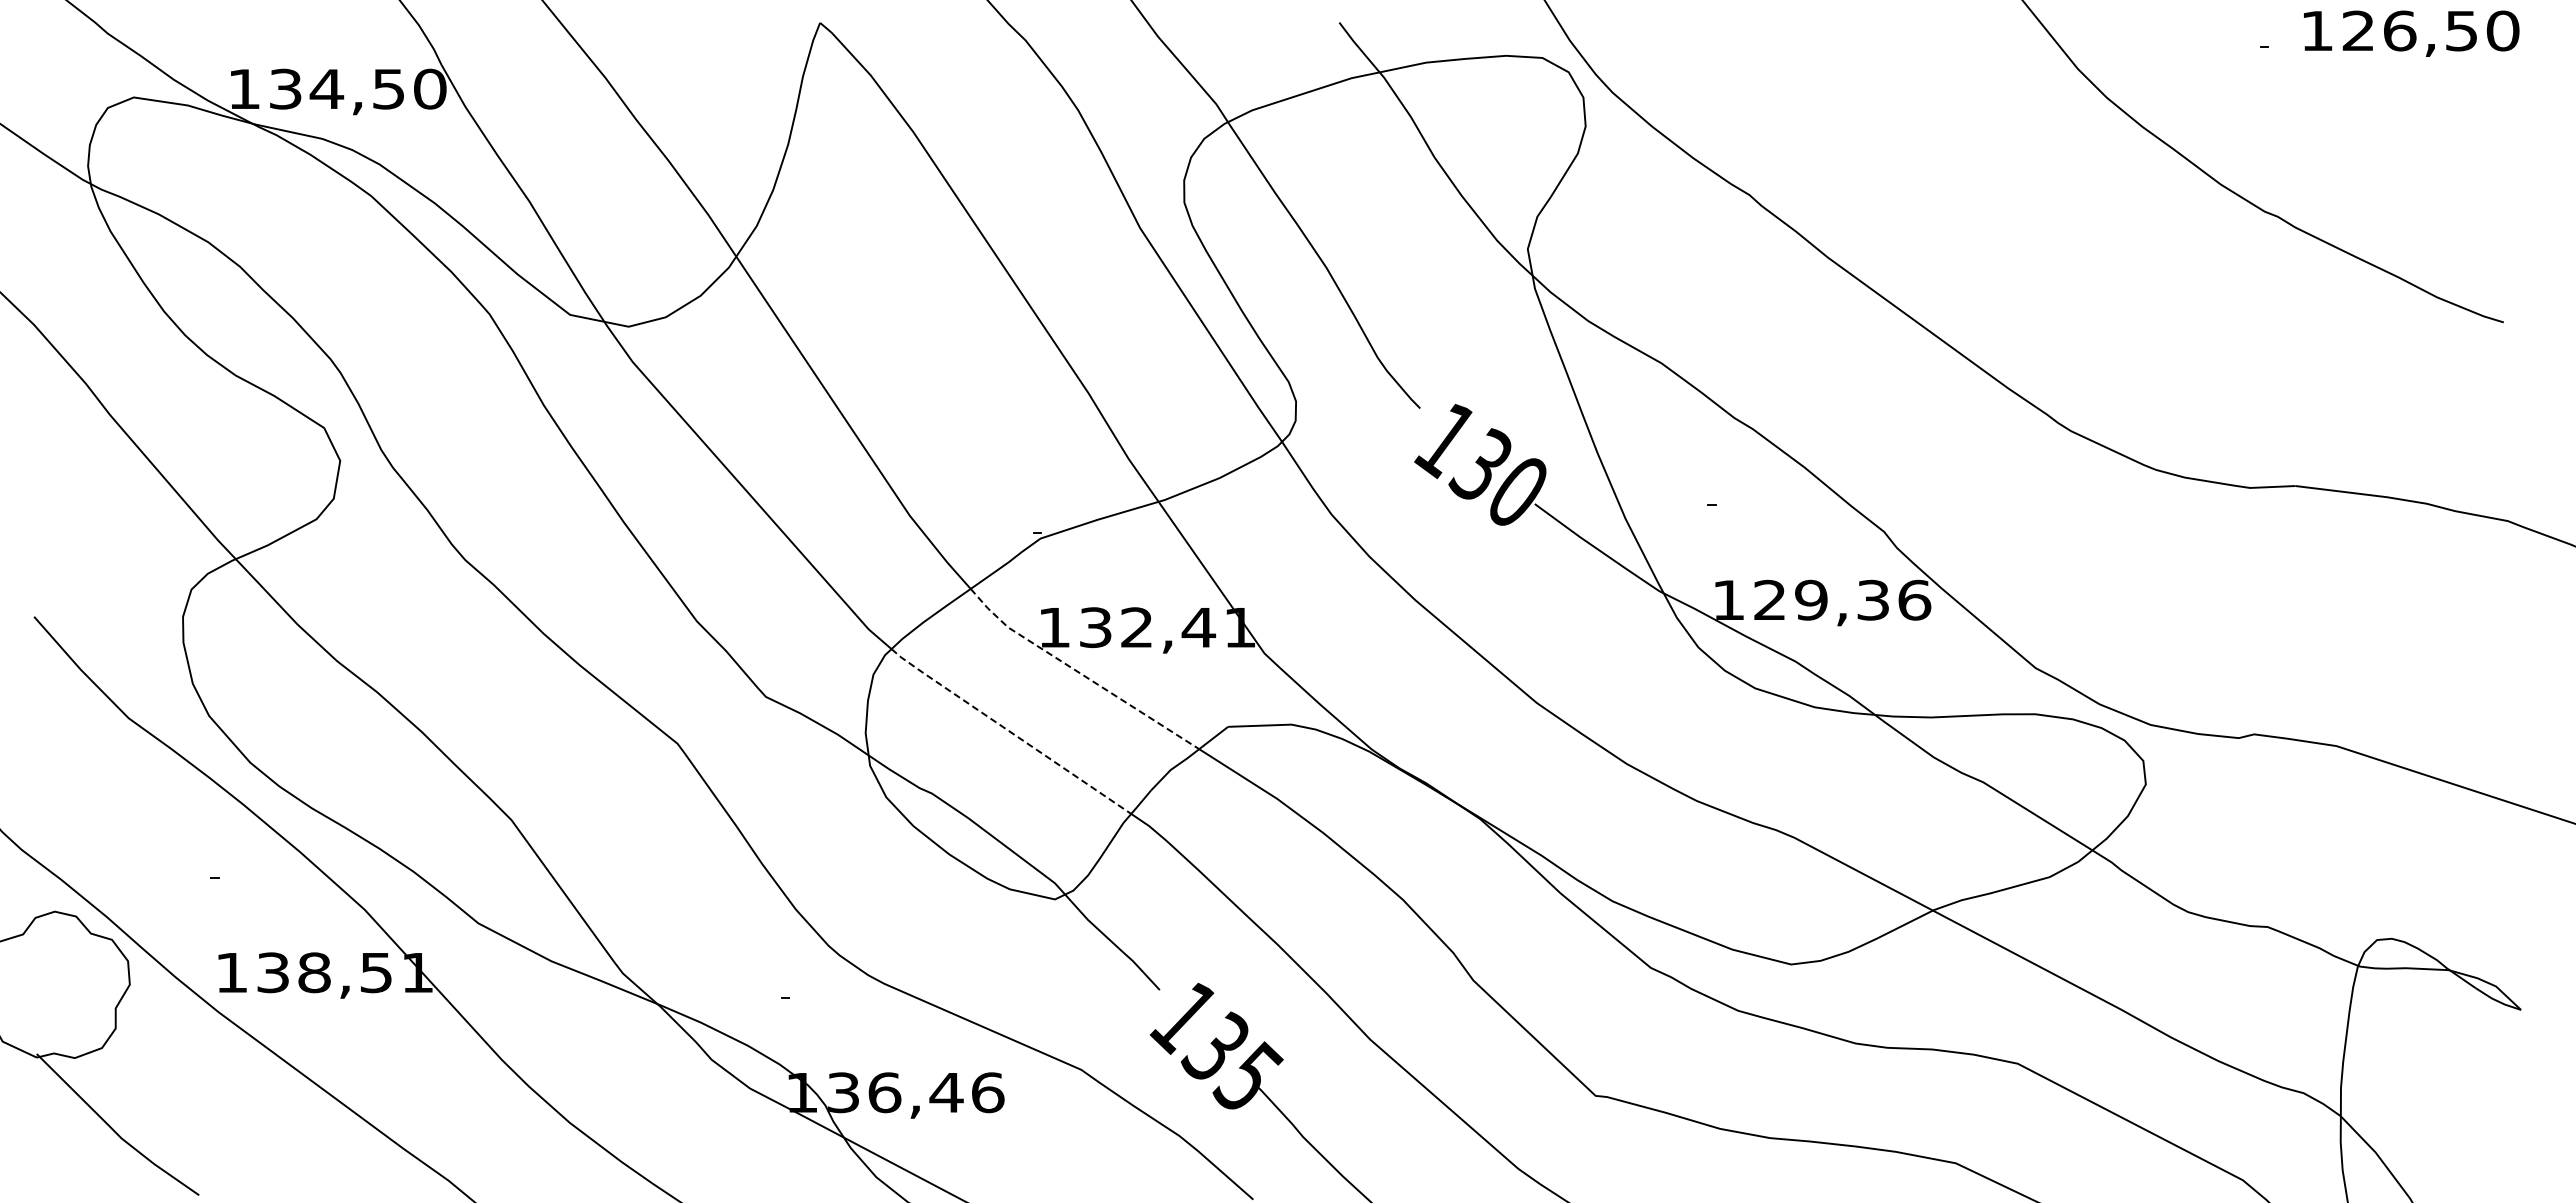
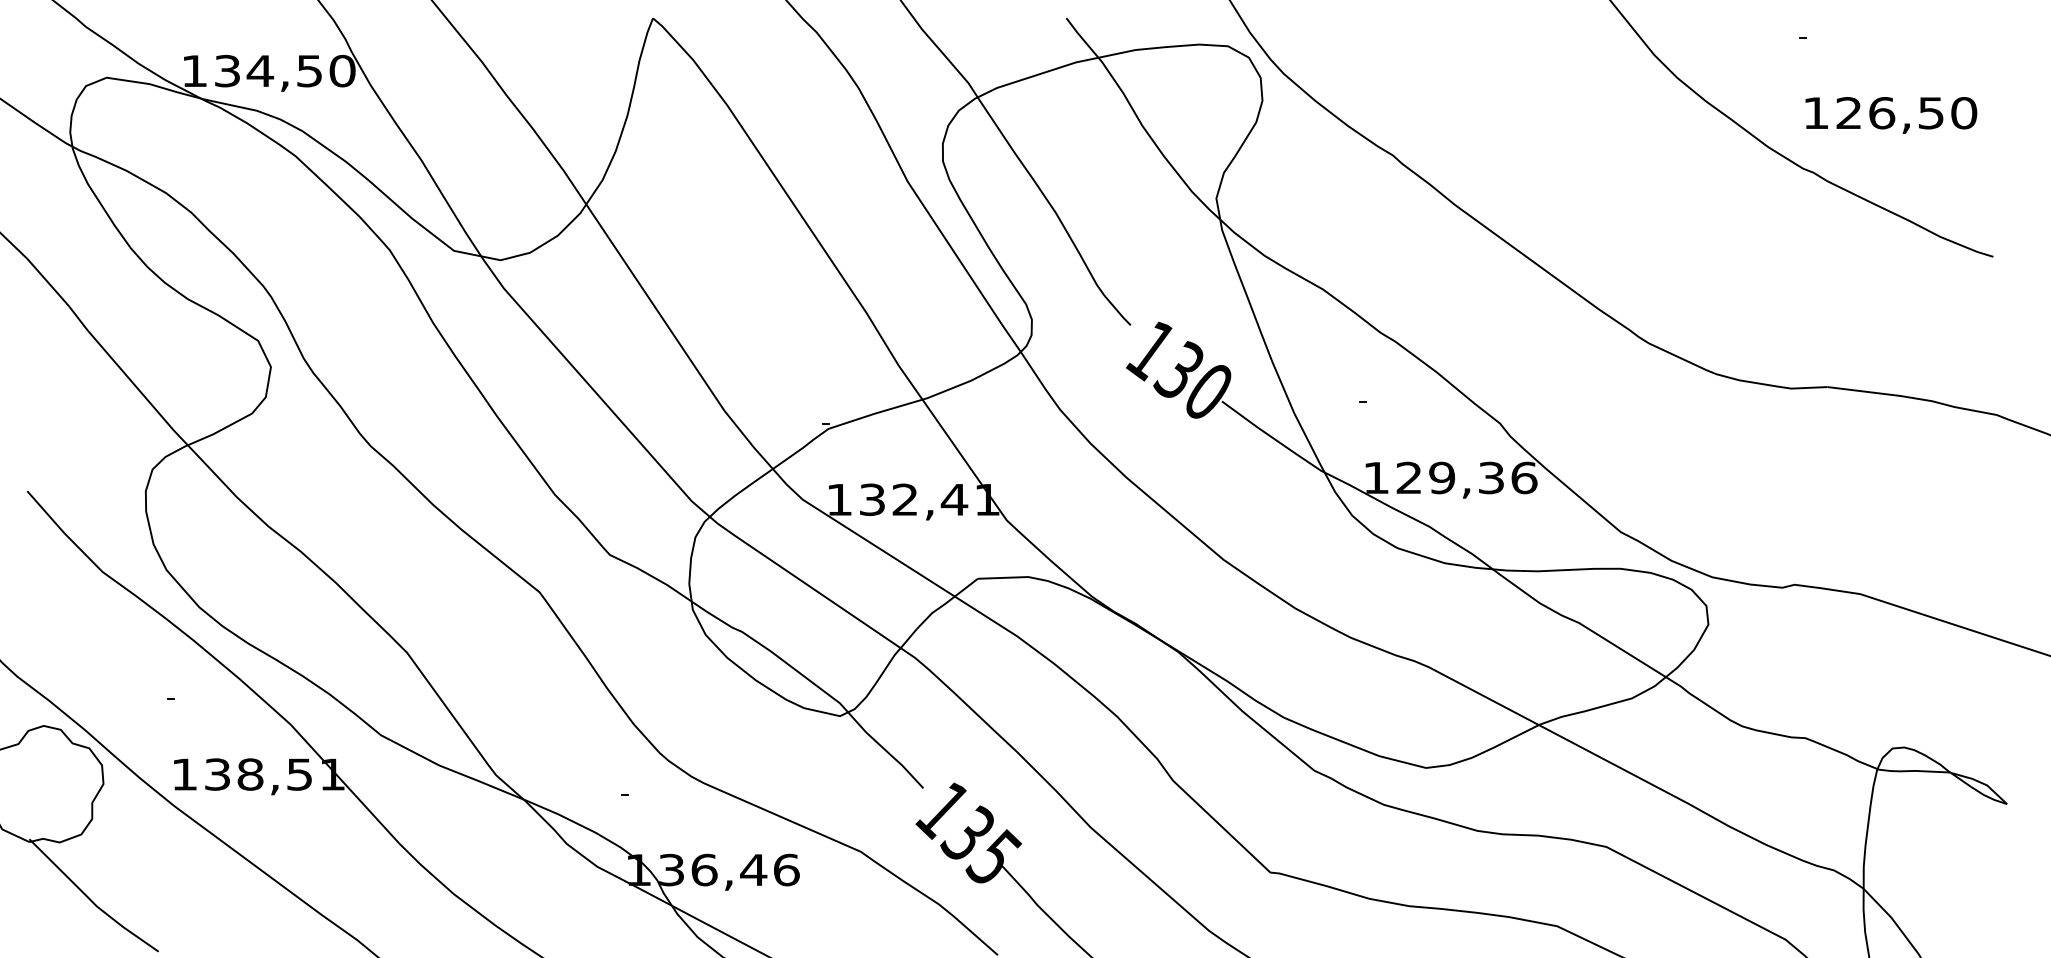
text: (2411, 33) -> (1891, 115), moved
line: (1080, 673) -> (860, 536), dashed -> solid
line: (1009, 731) -> (803, 582), dashed -> solid

